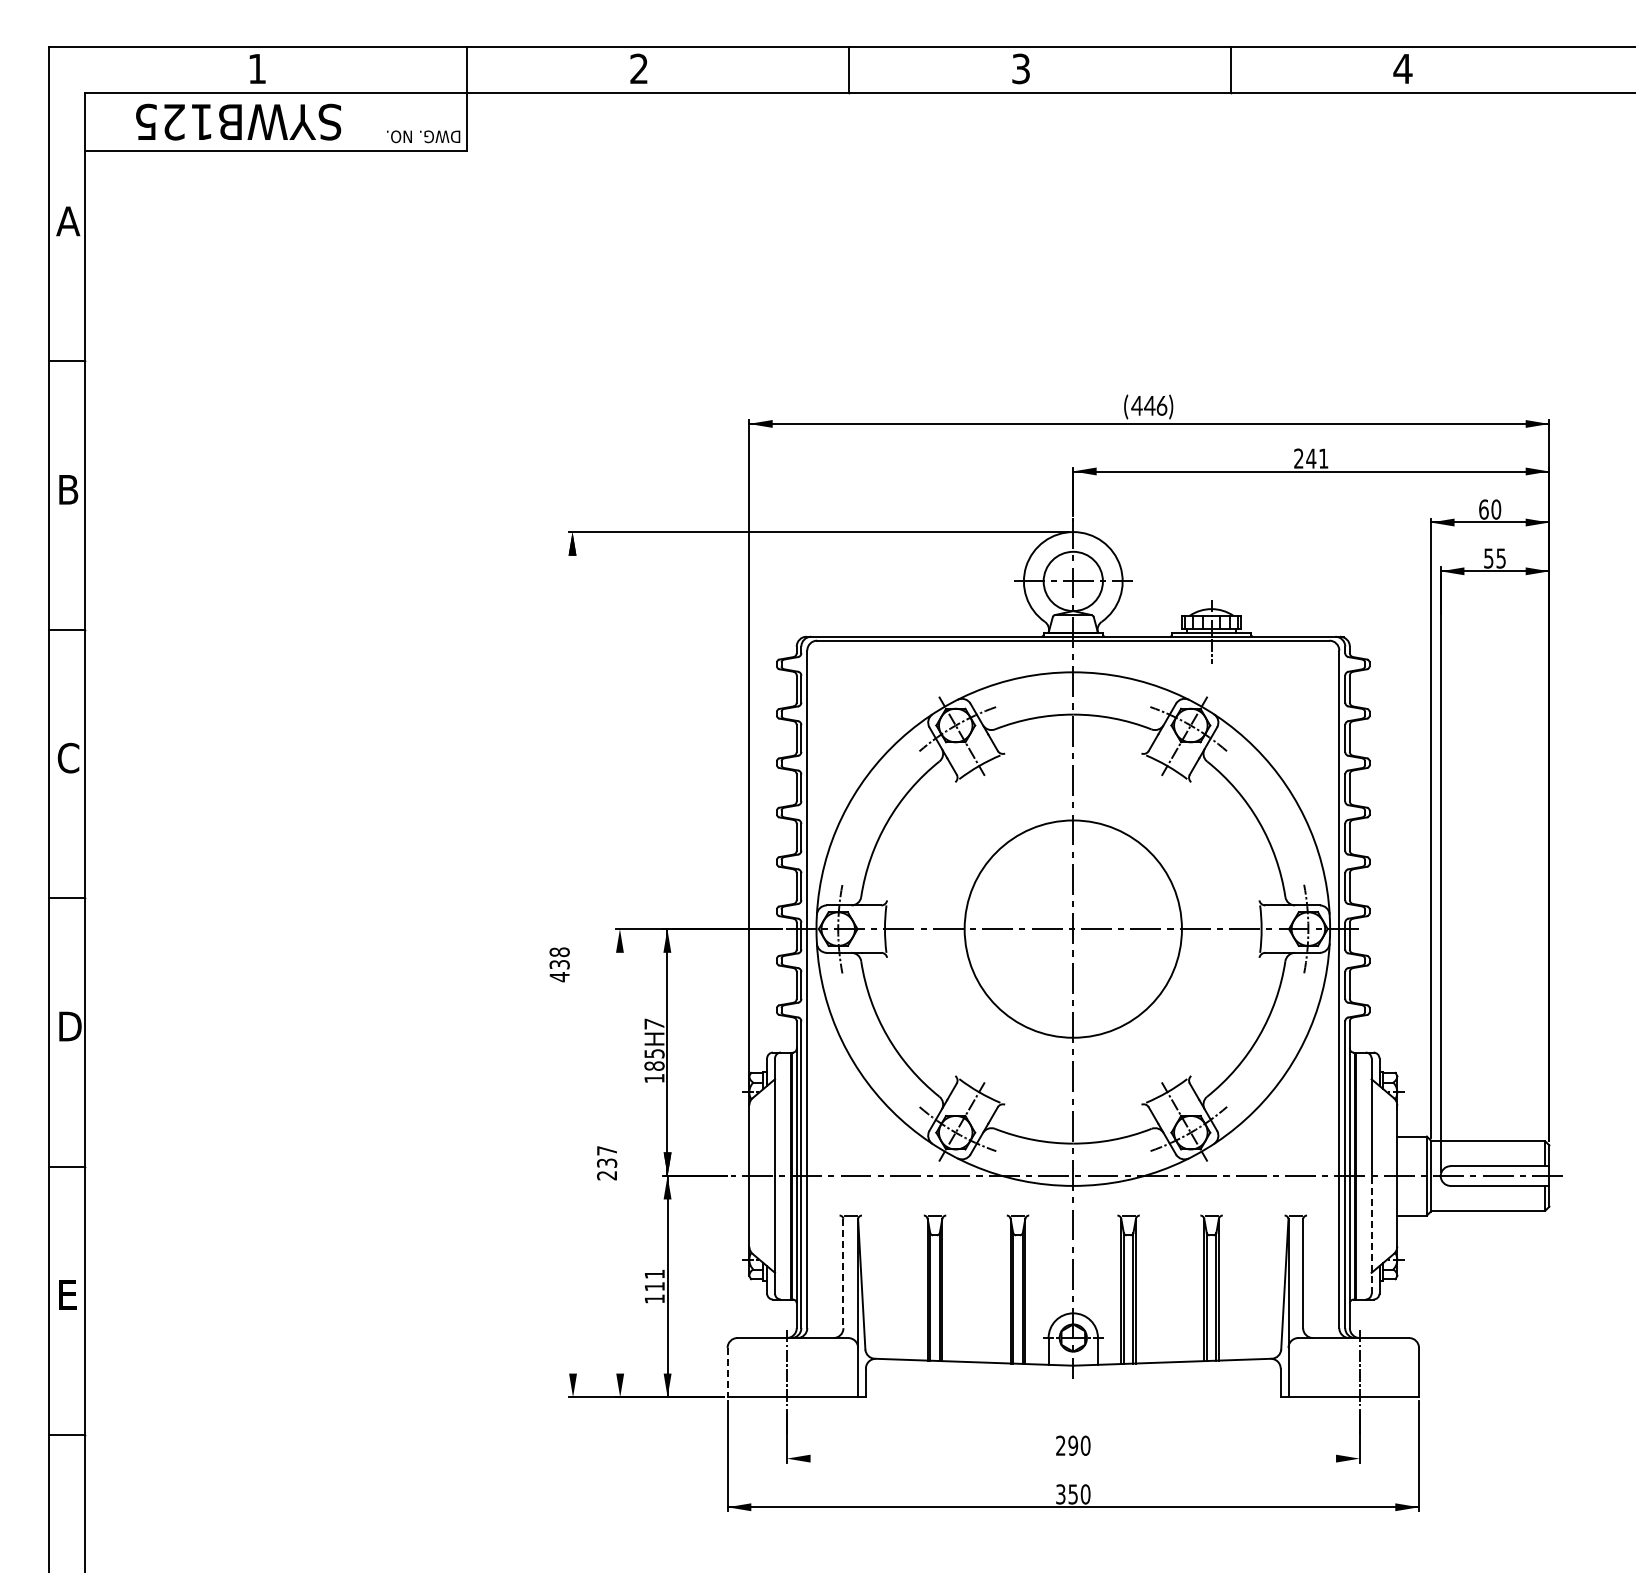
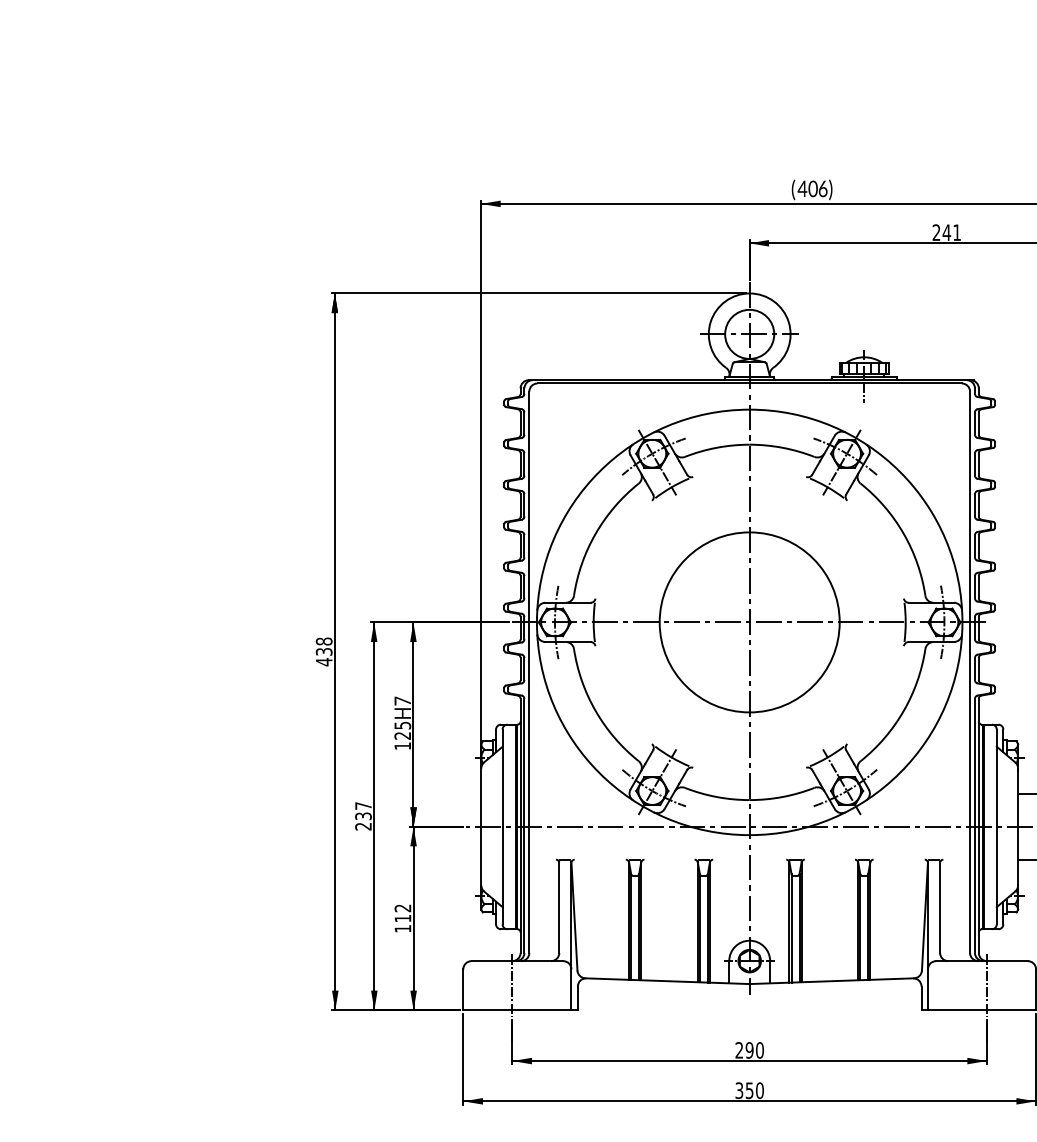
text: (1149, 405) -> (812, 188), 44 -> 40
line: (572, 964) -> (334, 651), added
text: (654, 1065) -> (402, 735), 185 -> 125
line: (619, 1163) -> (373, 816), added
line: (1371, 1234) -> (996, 875), dashed -> solid
text: (654, 1273) -> (402, 907), 111 -> 112
line: (843, 1273) -> (559, 907), dashed -> solid
line: (727, 1372) -> (463, 989), dashed -> solid
line: (1072, 1458) -> (749, 1060), added

